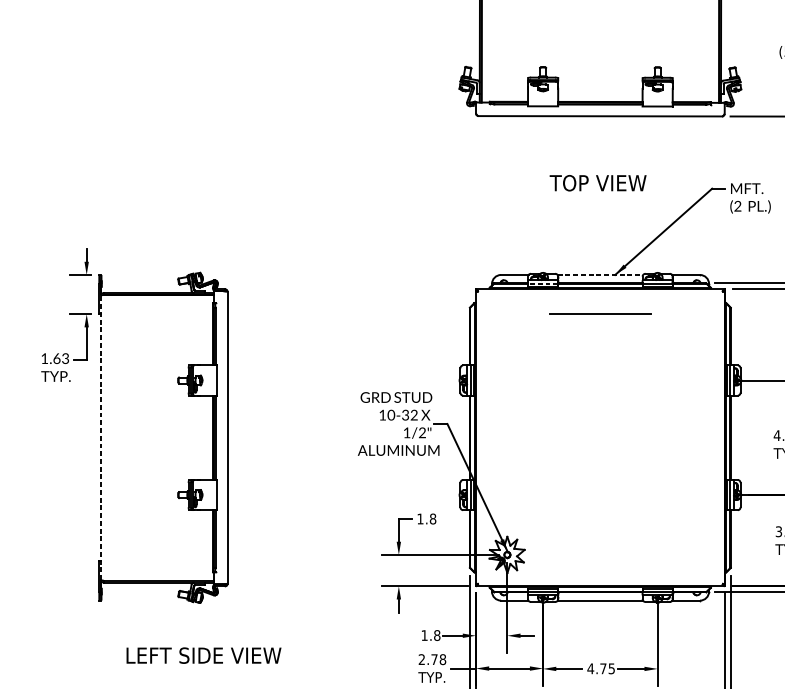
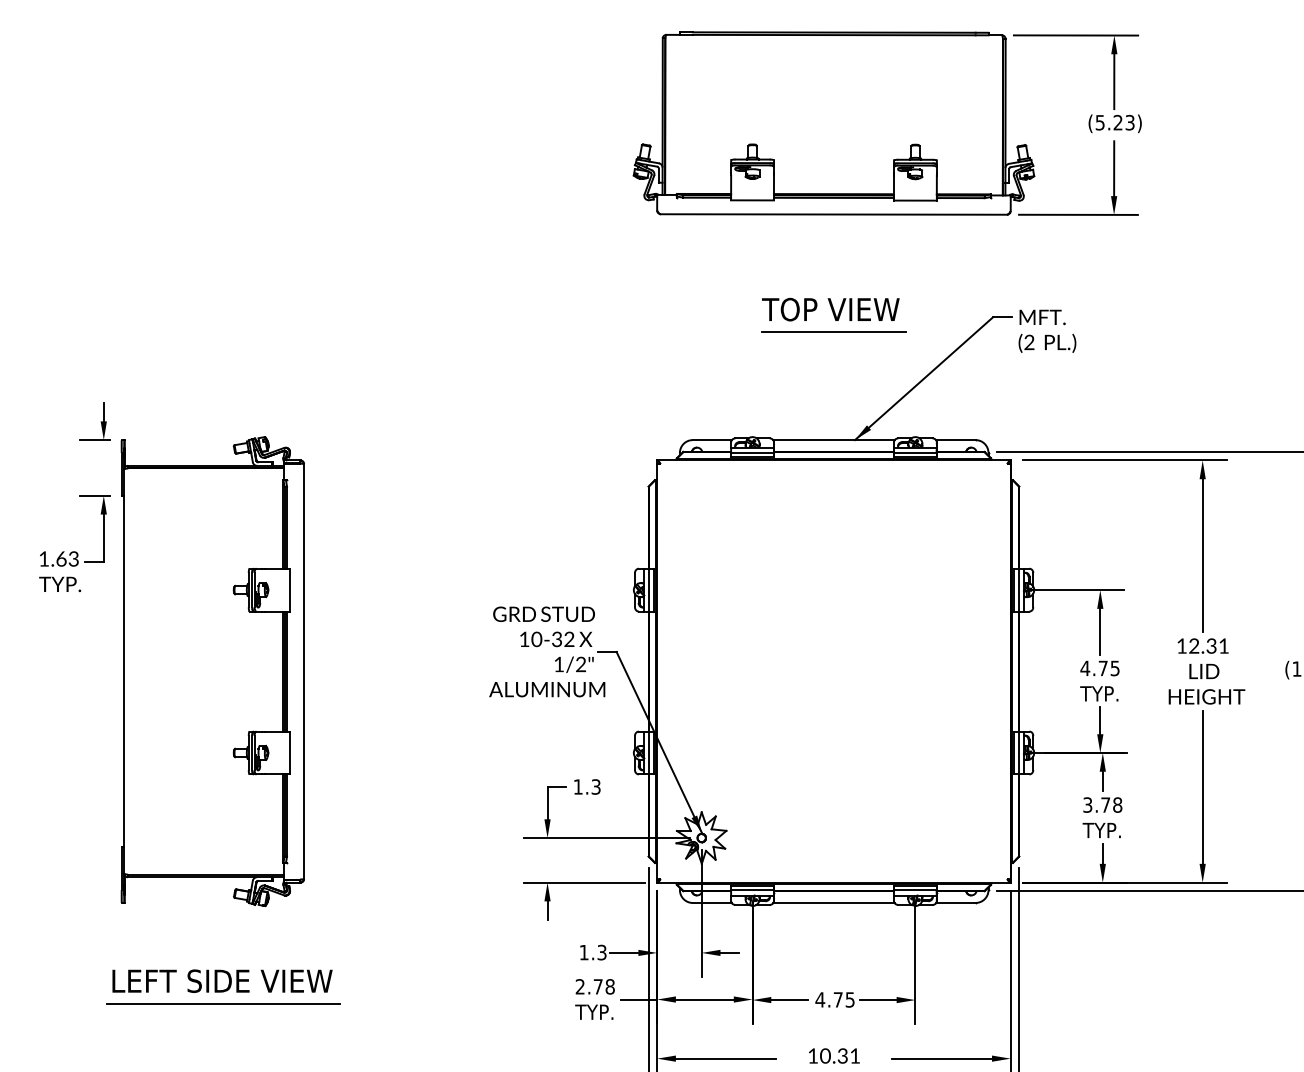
line: (600, 275) -> (834, 440), dashed -> solid
line: (543, 283) -> (752, 452), dashed -> solid
line: (600, 313) -> (833, 331), moved
line: (101, 437) -> (124, 671), dashed -> solid
text: (432, 518) -> (595, 786), 1.8 -> 1.3
text: (436, 635) -> (601, 952), 1.8 -> 1.3
text: (203, 655) -> (222, 980), moved
line: (170, 671) -> (223, 1003), added

